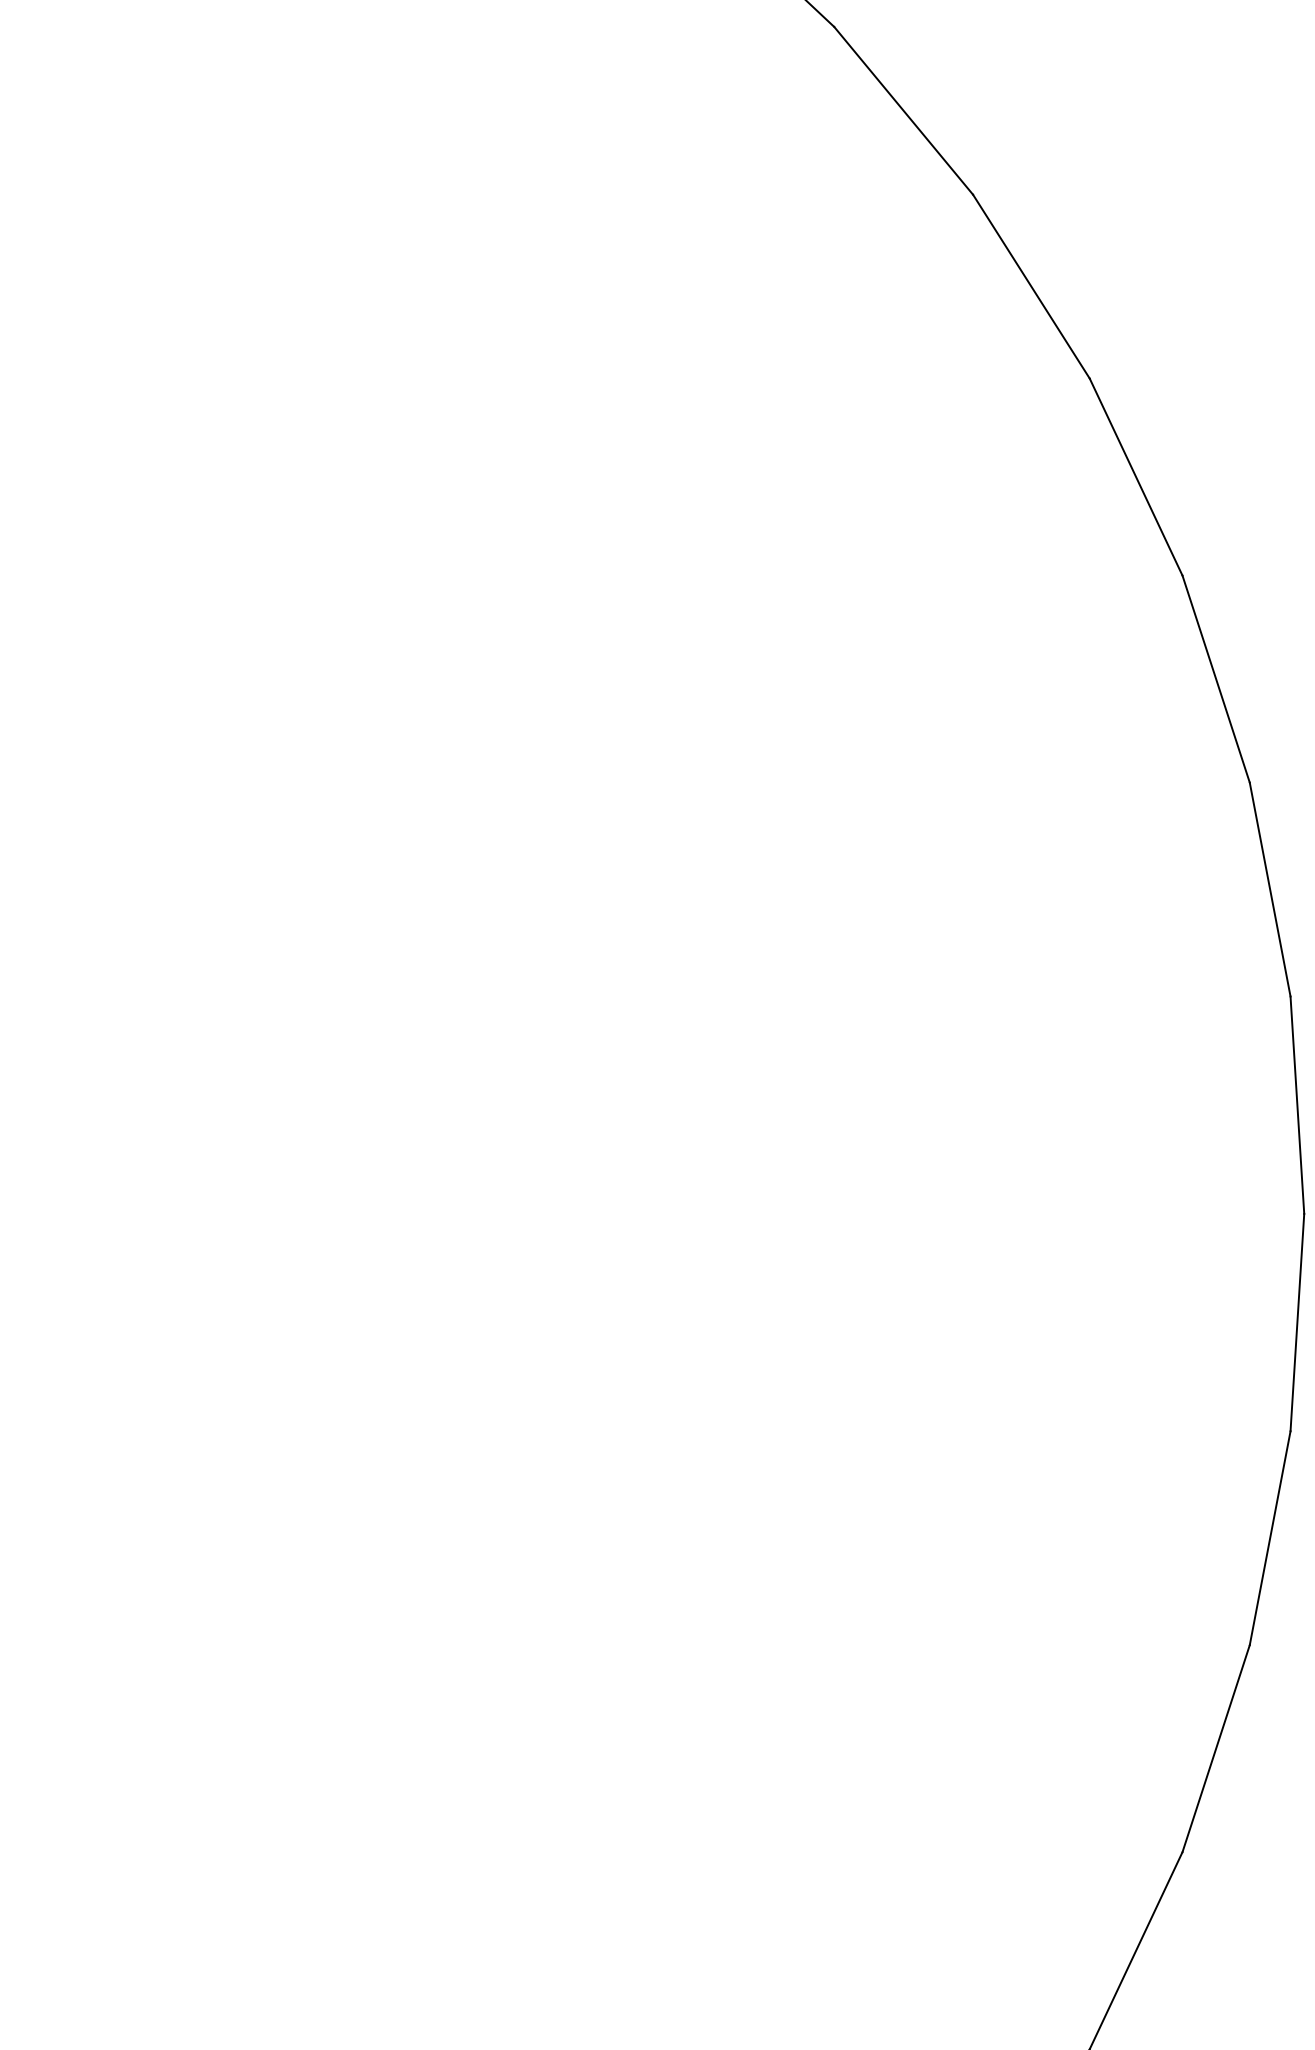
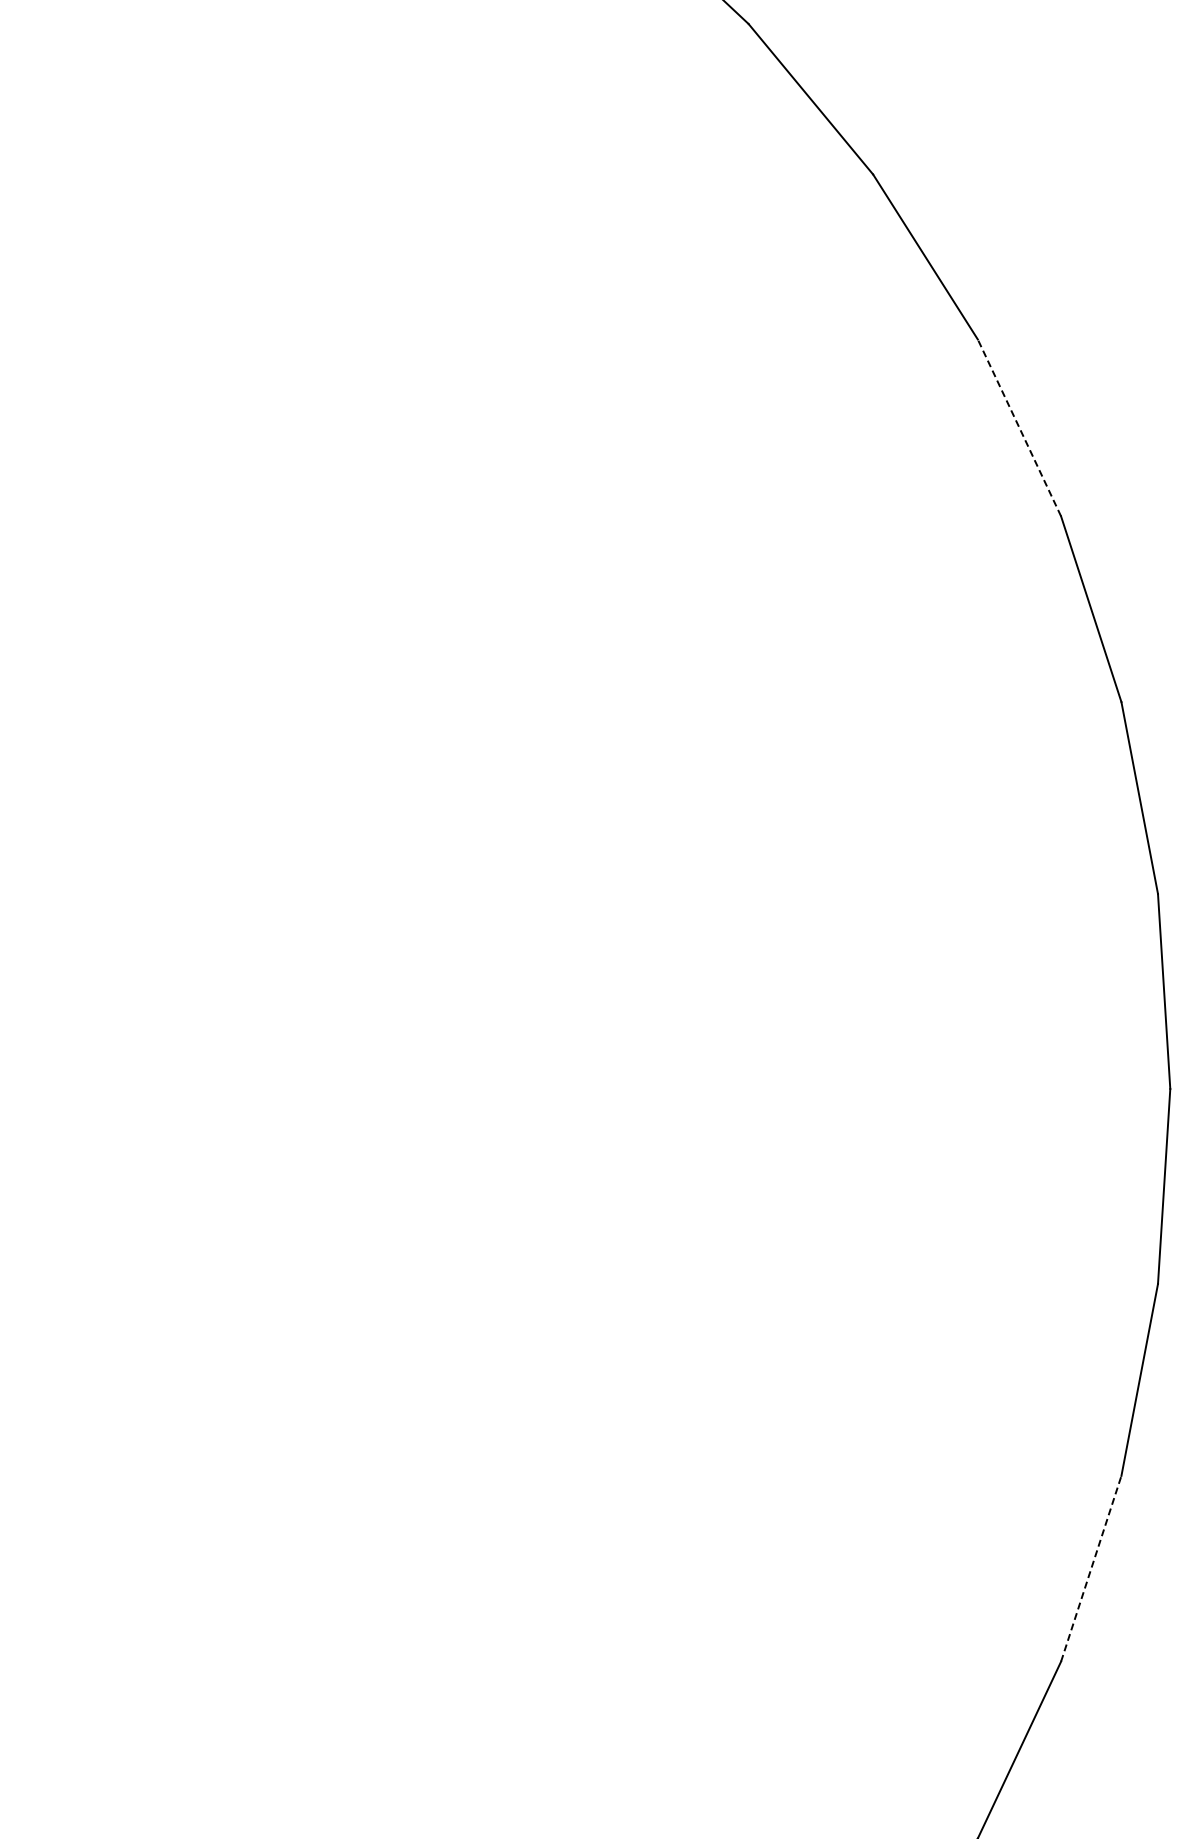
line: (1136, 476) -> (1019, 427), solid -> dashed
line: (1216, 1748) -> (1091, 1568), solid -> dashed

